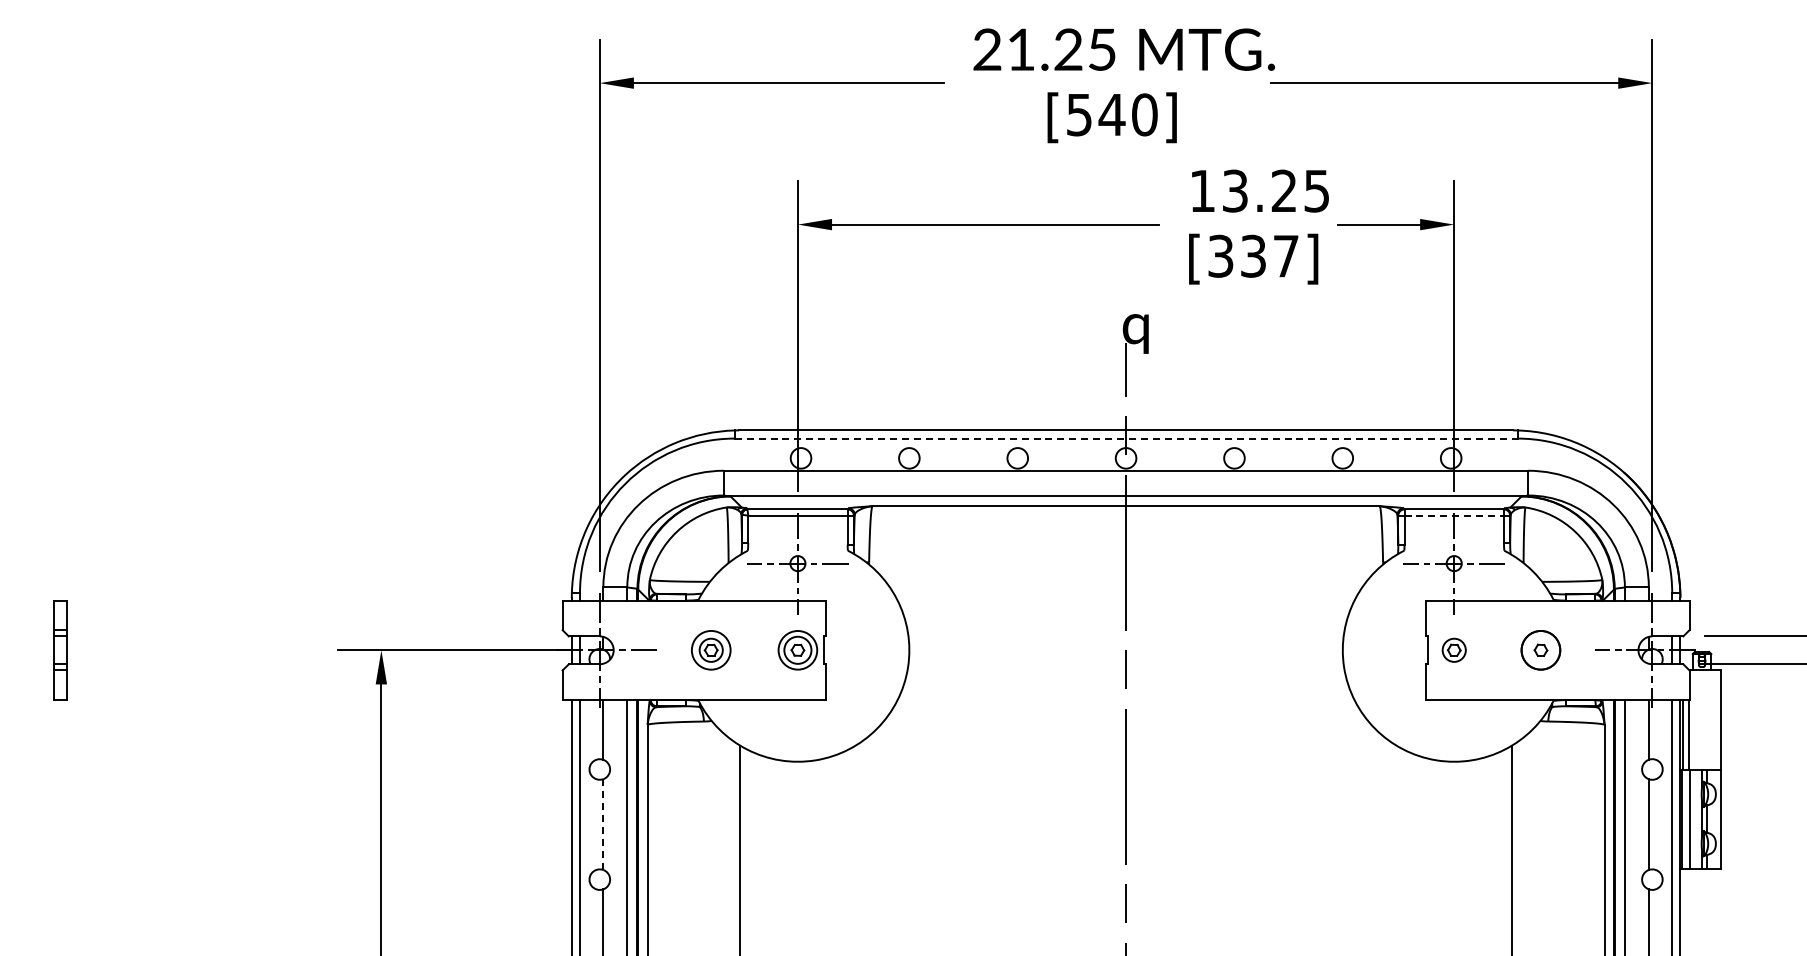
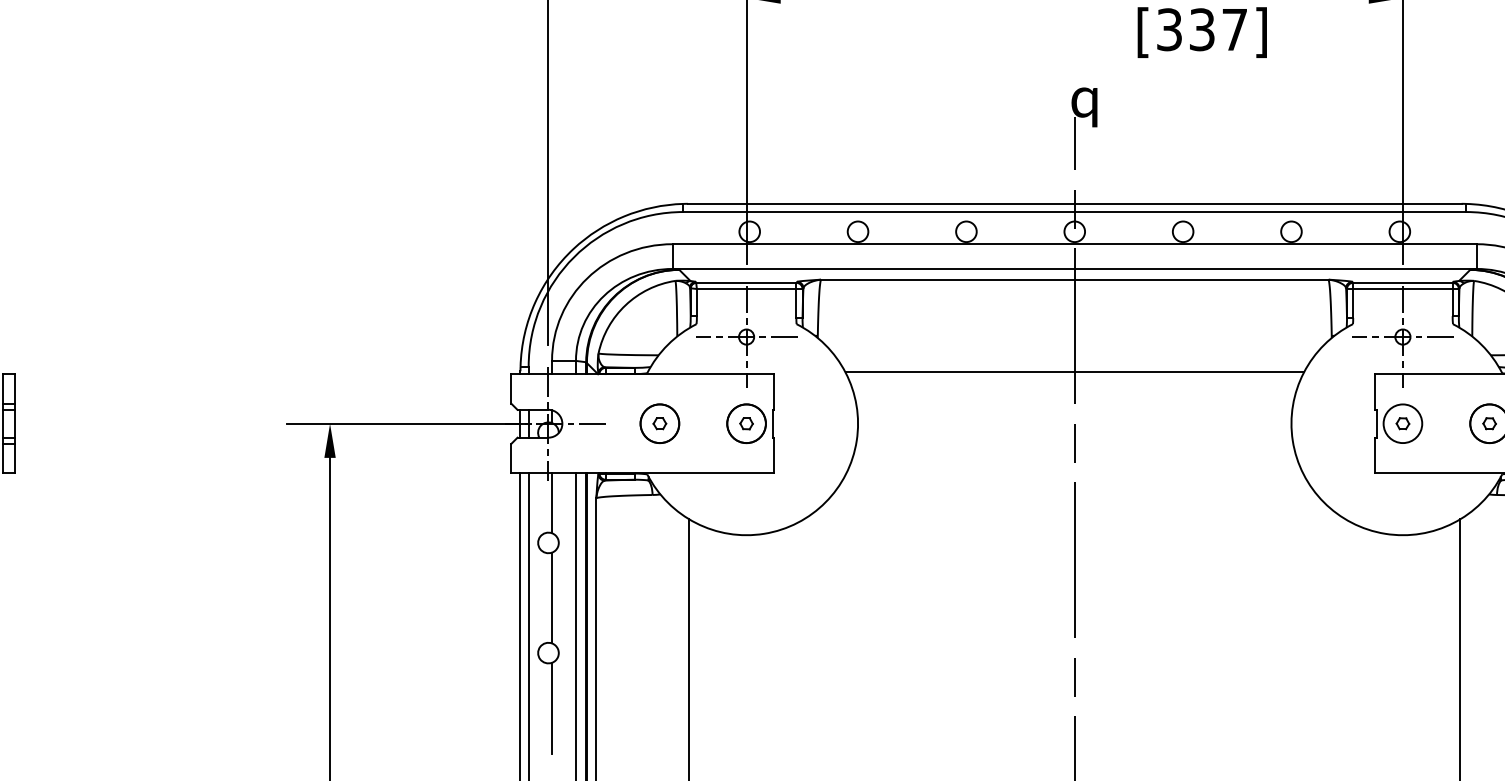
line: (1126, 438) -> (1075, 211), dashed -> solid
line: (1454, 515) -> (1403, 288), dashed -> solid
line: (1125, 599) -> (1074, 372), added
circle: (797, 649) -> (746, 422), size x1.43
circle: (710, 650) -> (659, 423), size x1.67
circle: (1453, 650) -> (1402, 423), size x1.67
line: (603, 825) -> (552, 598), dashed -> solid

